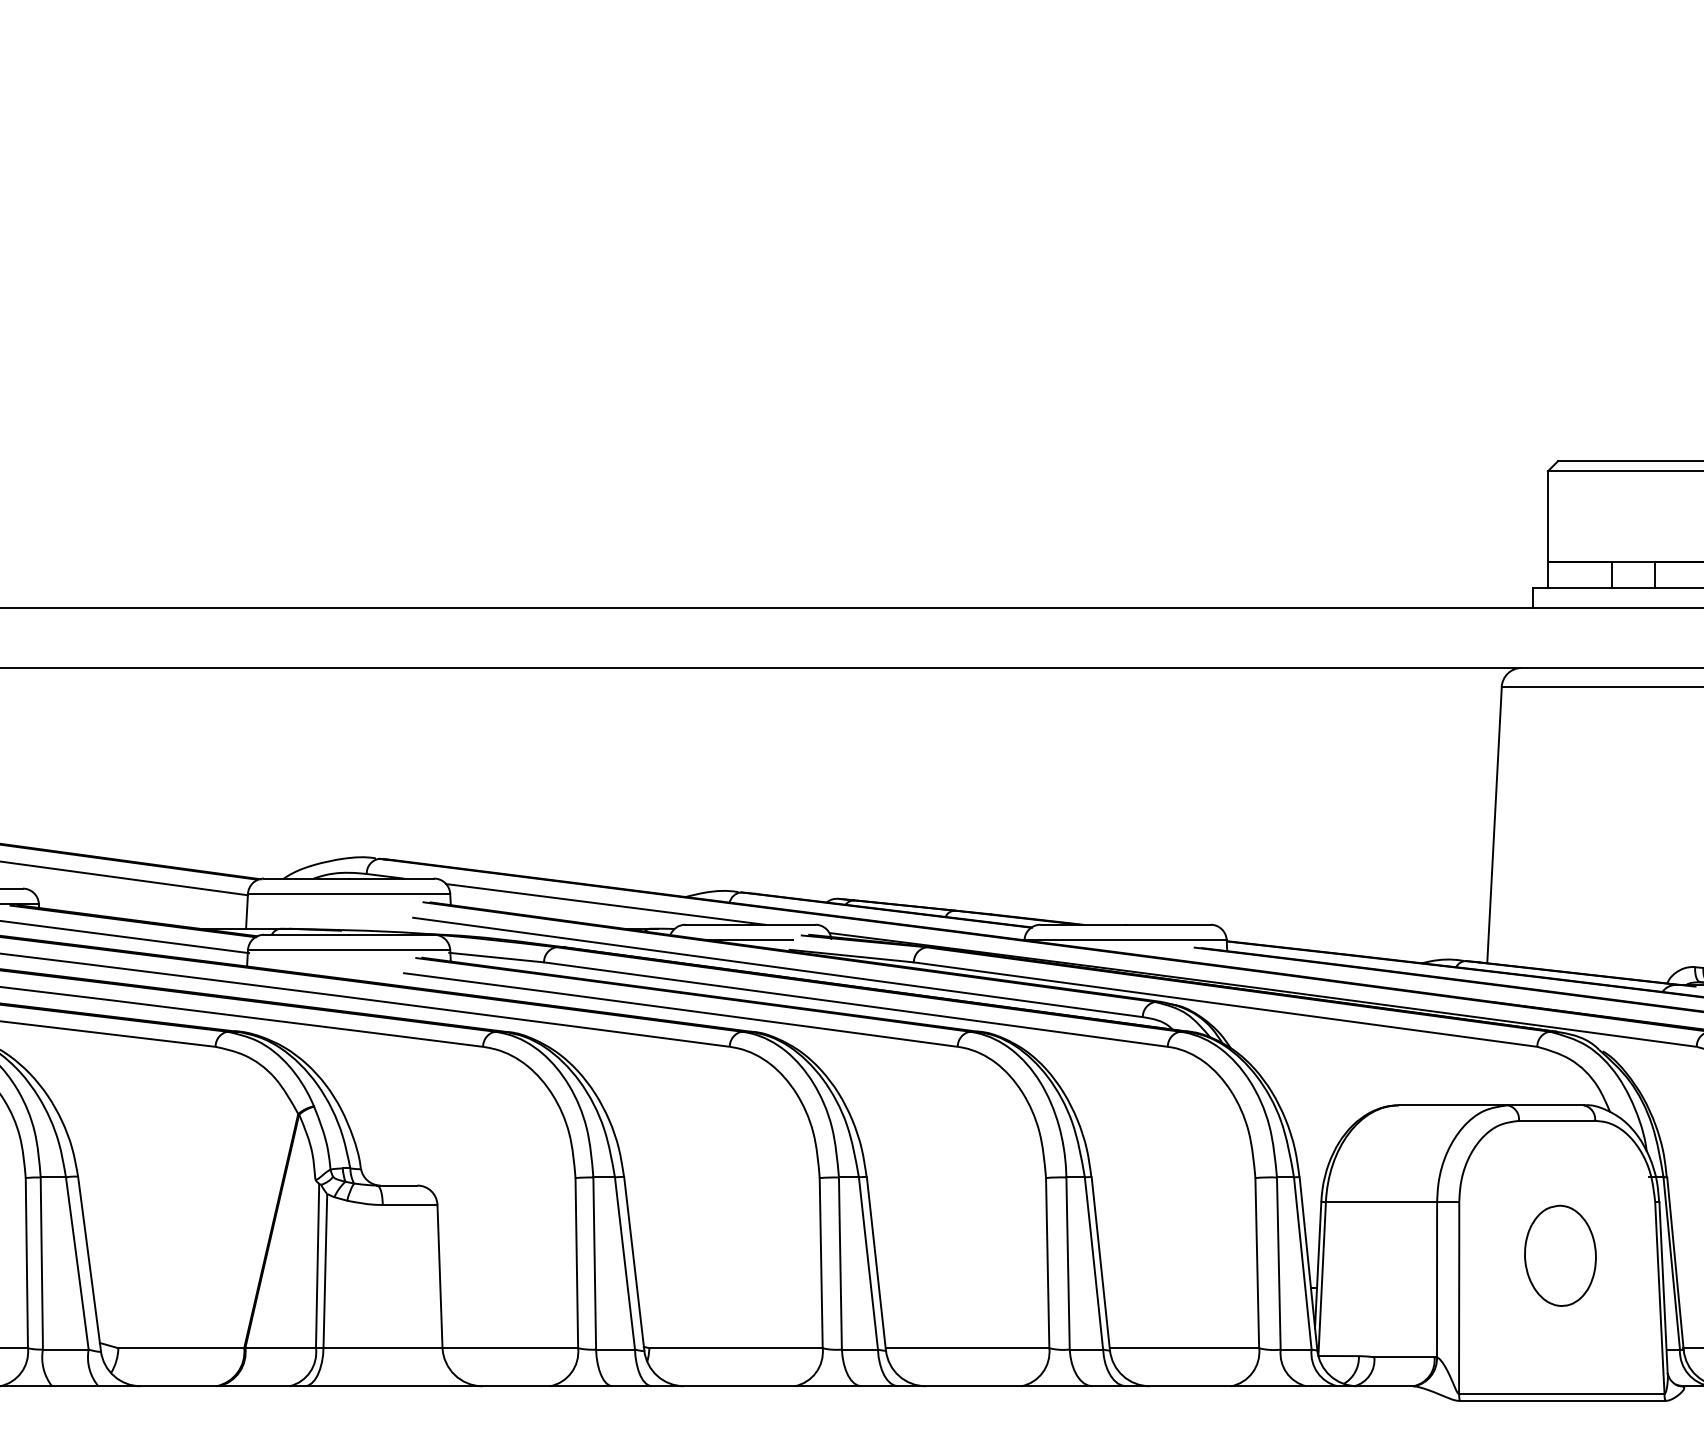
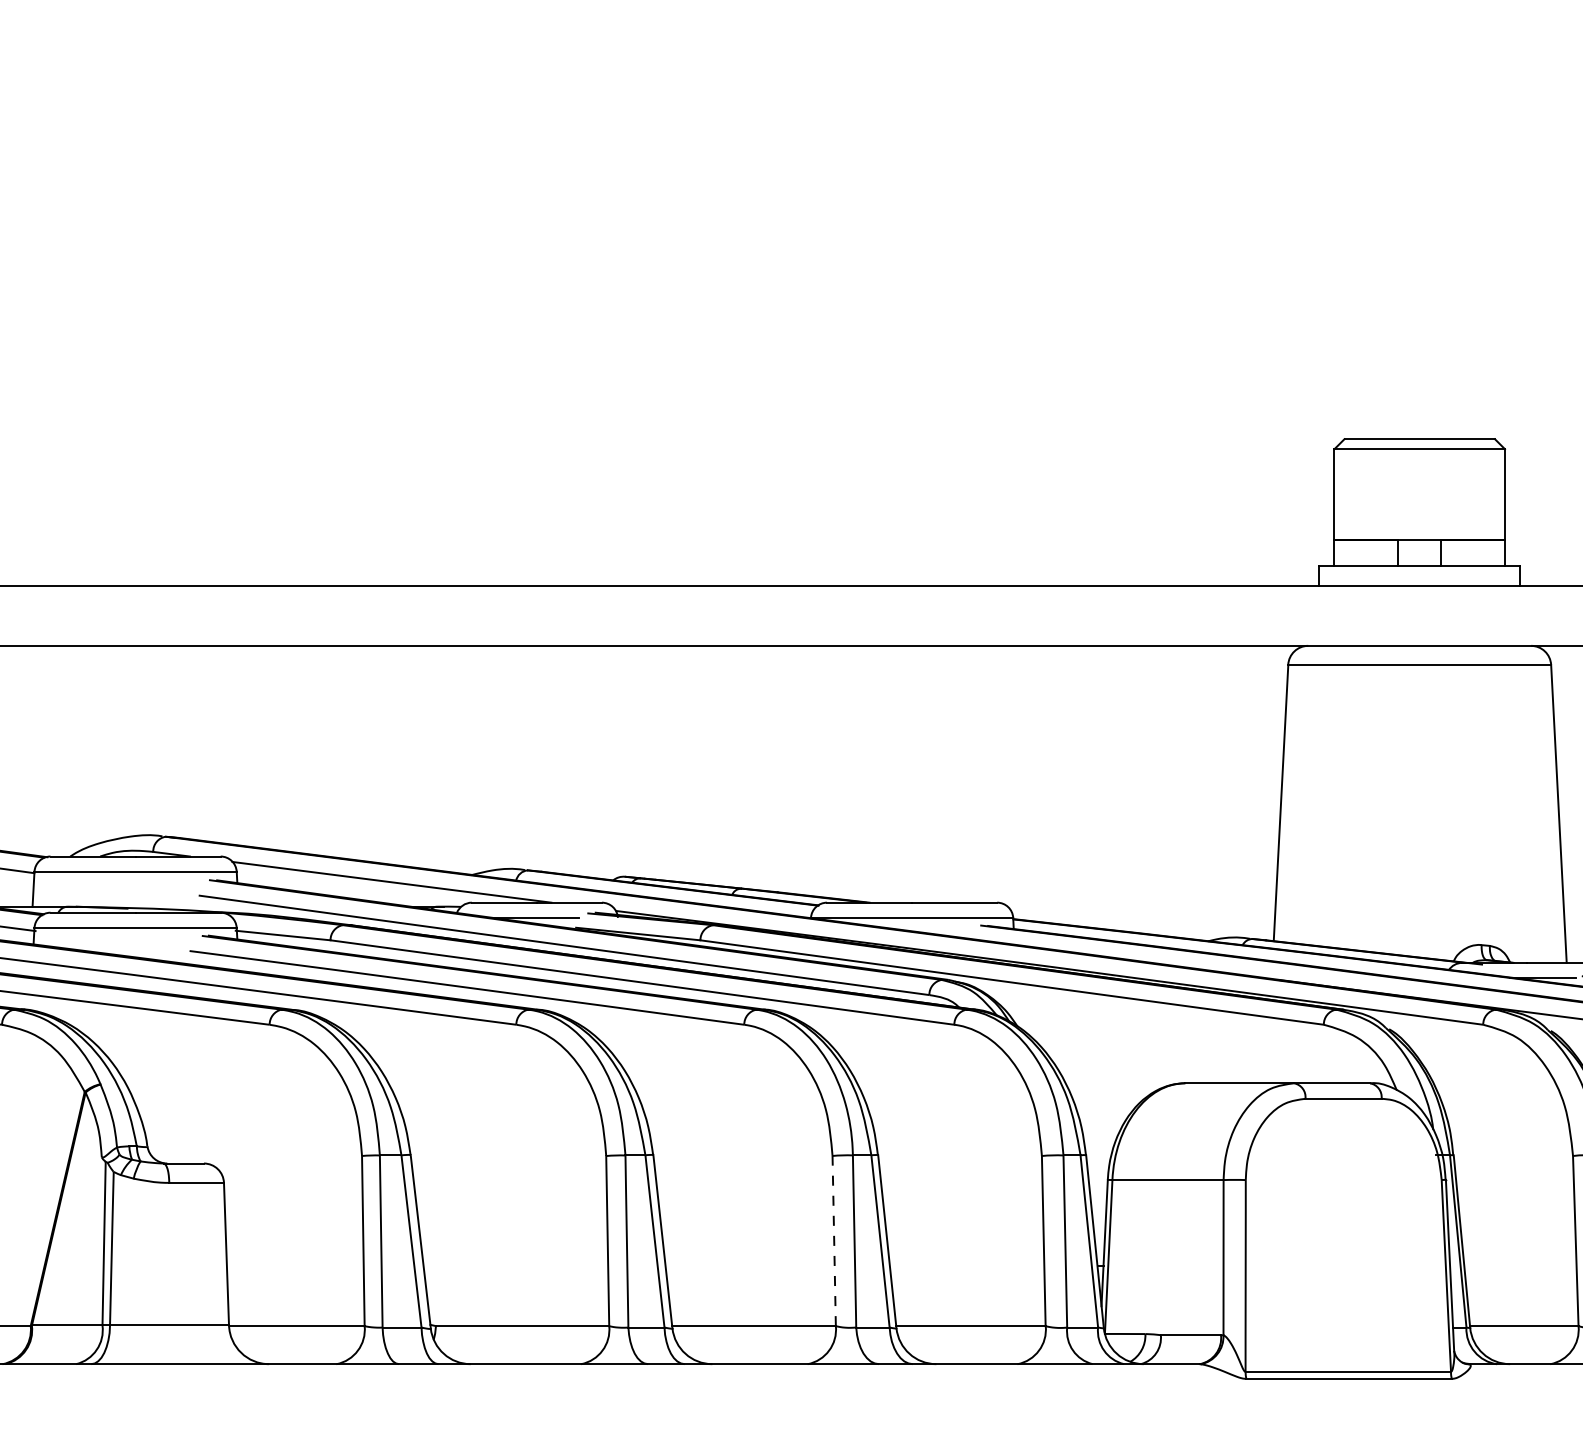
part: (1560, 1255) -> (1347, 1233), removed
line: (1047, 1262) -> (834, 1240), solid -> dashed

